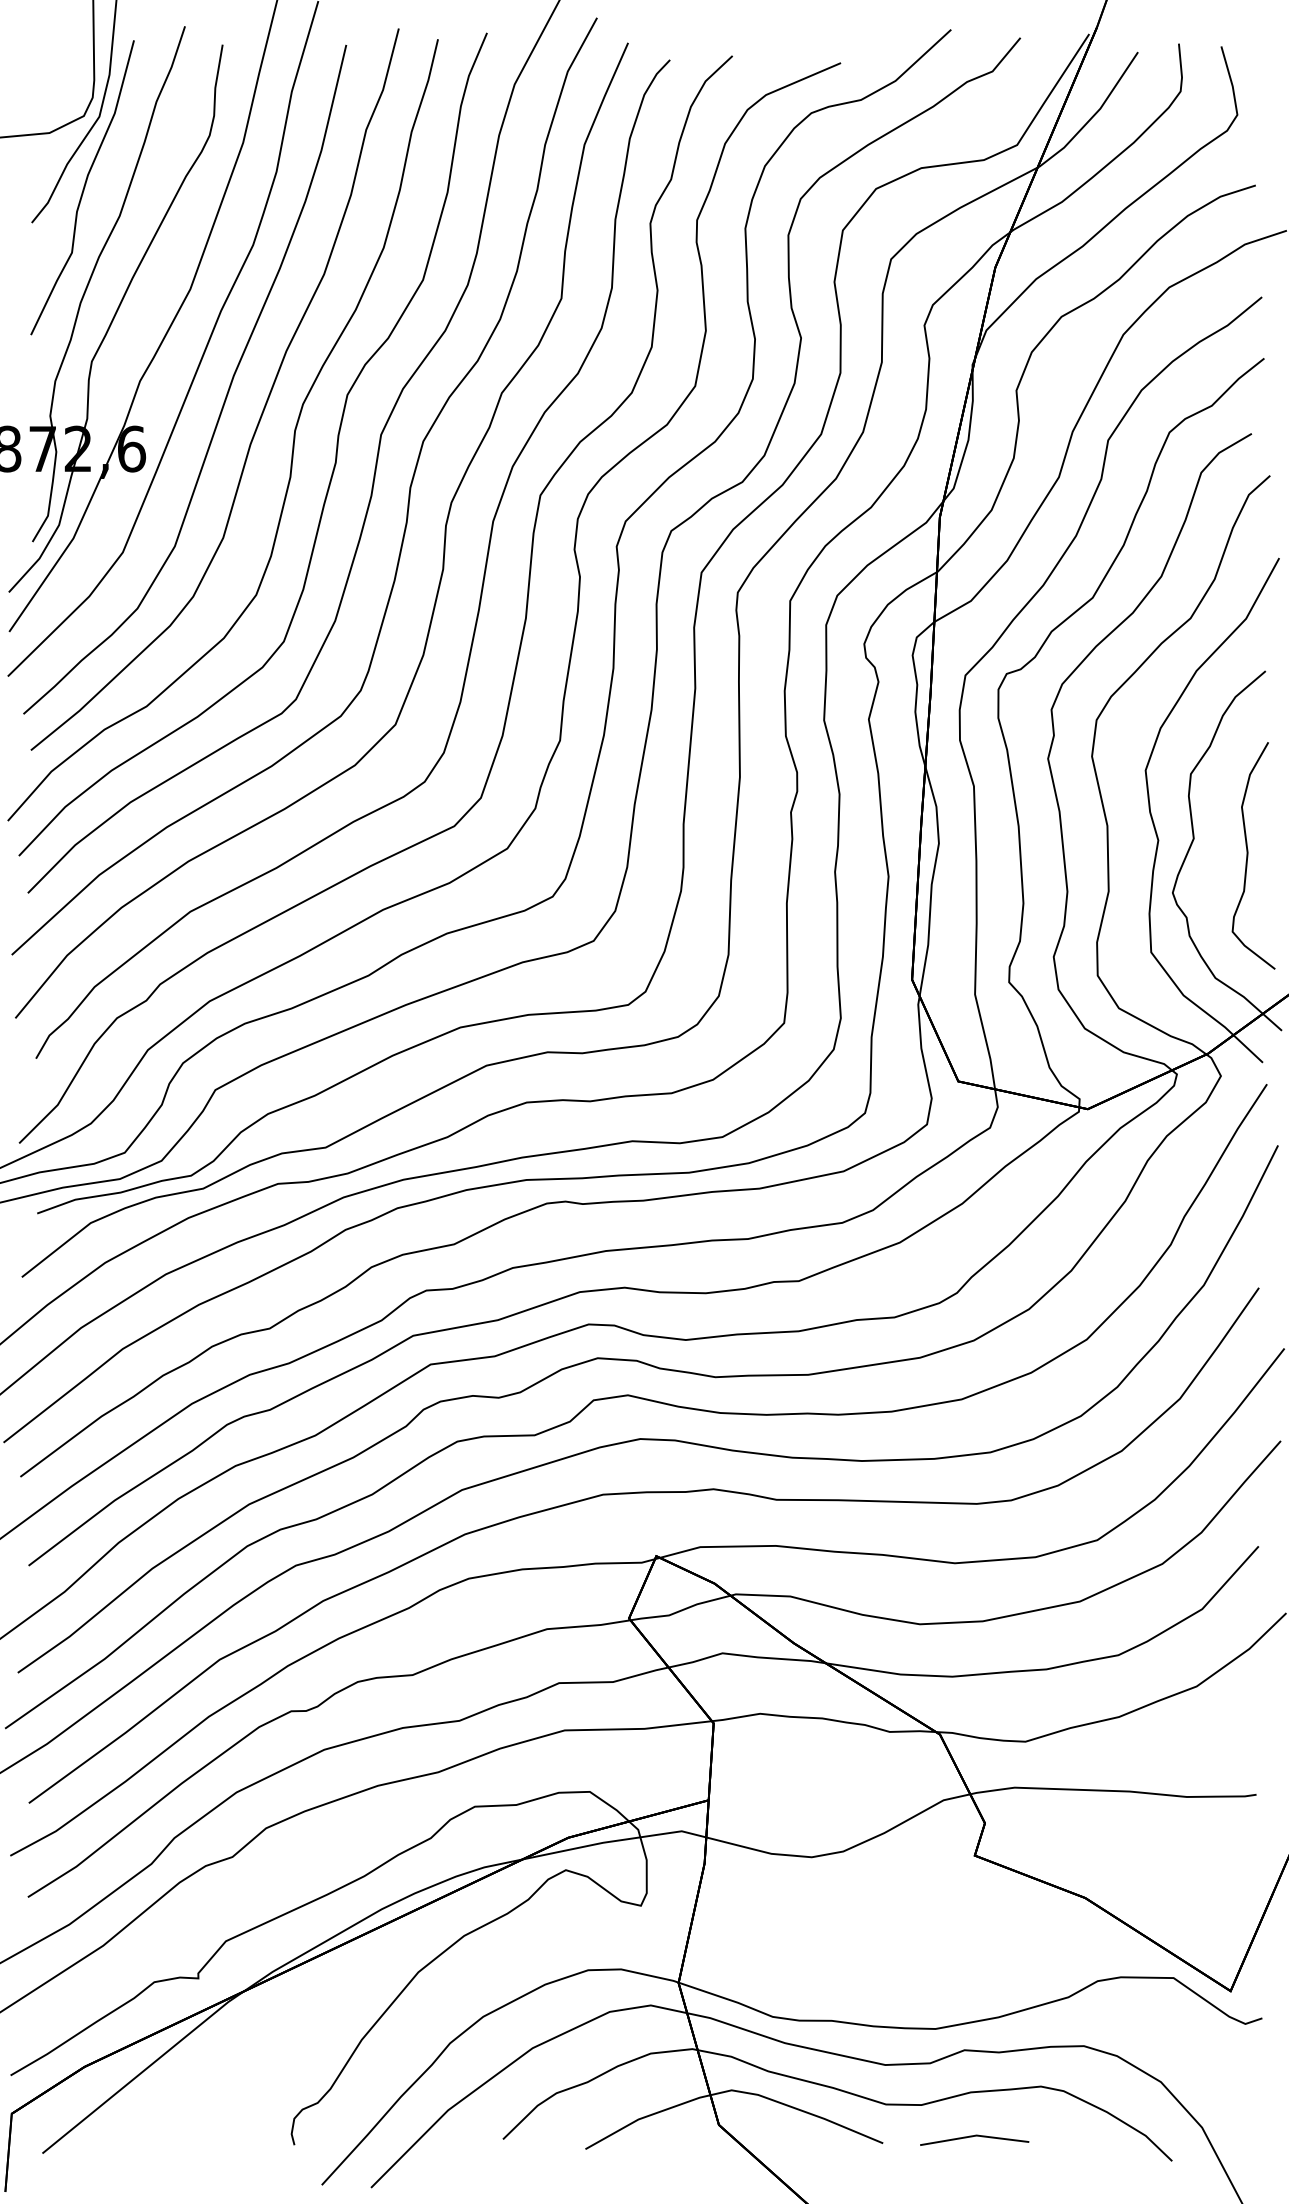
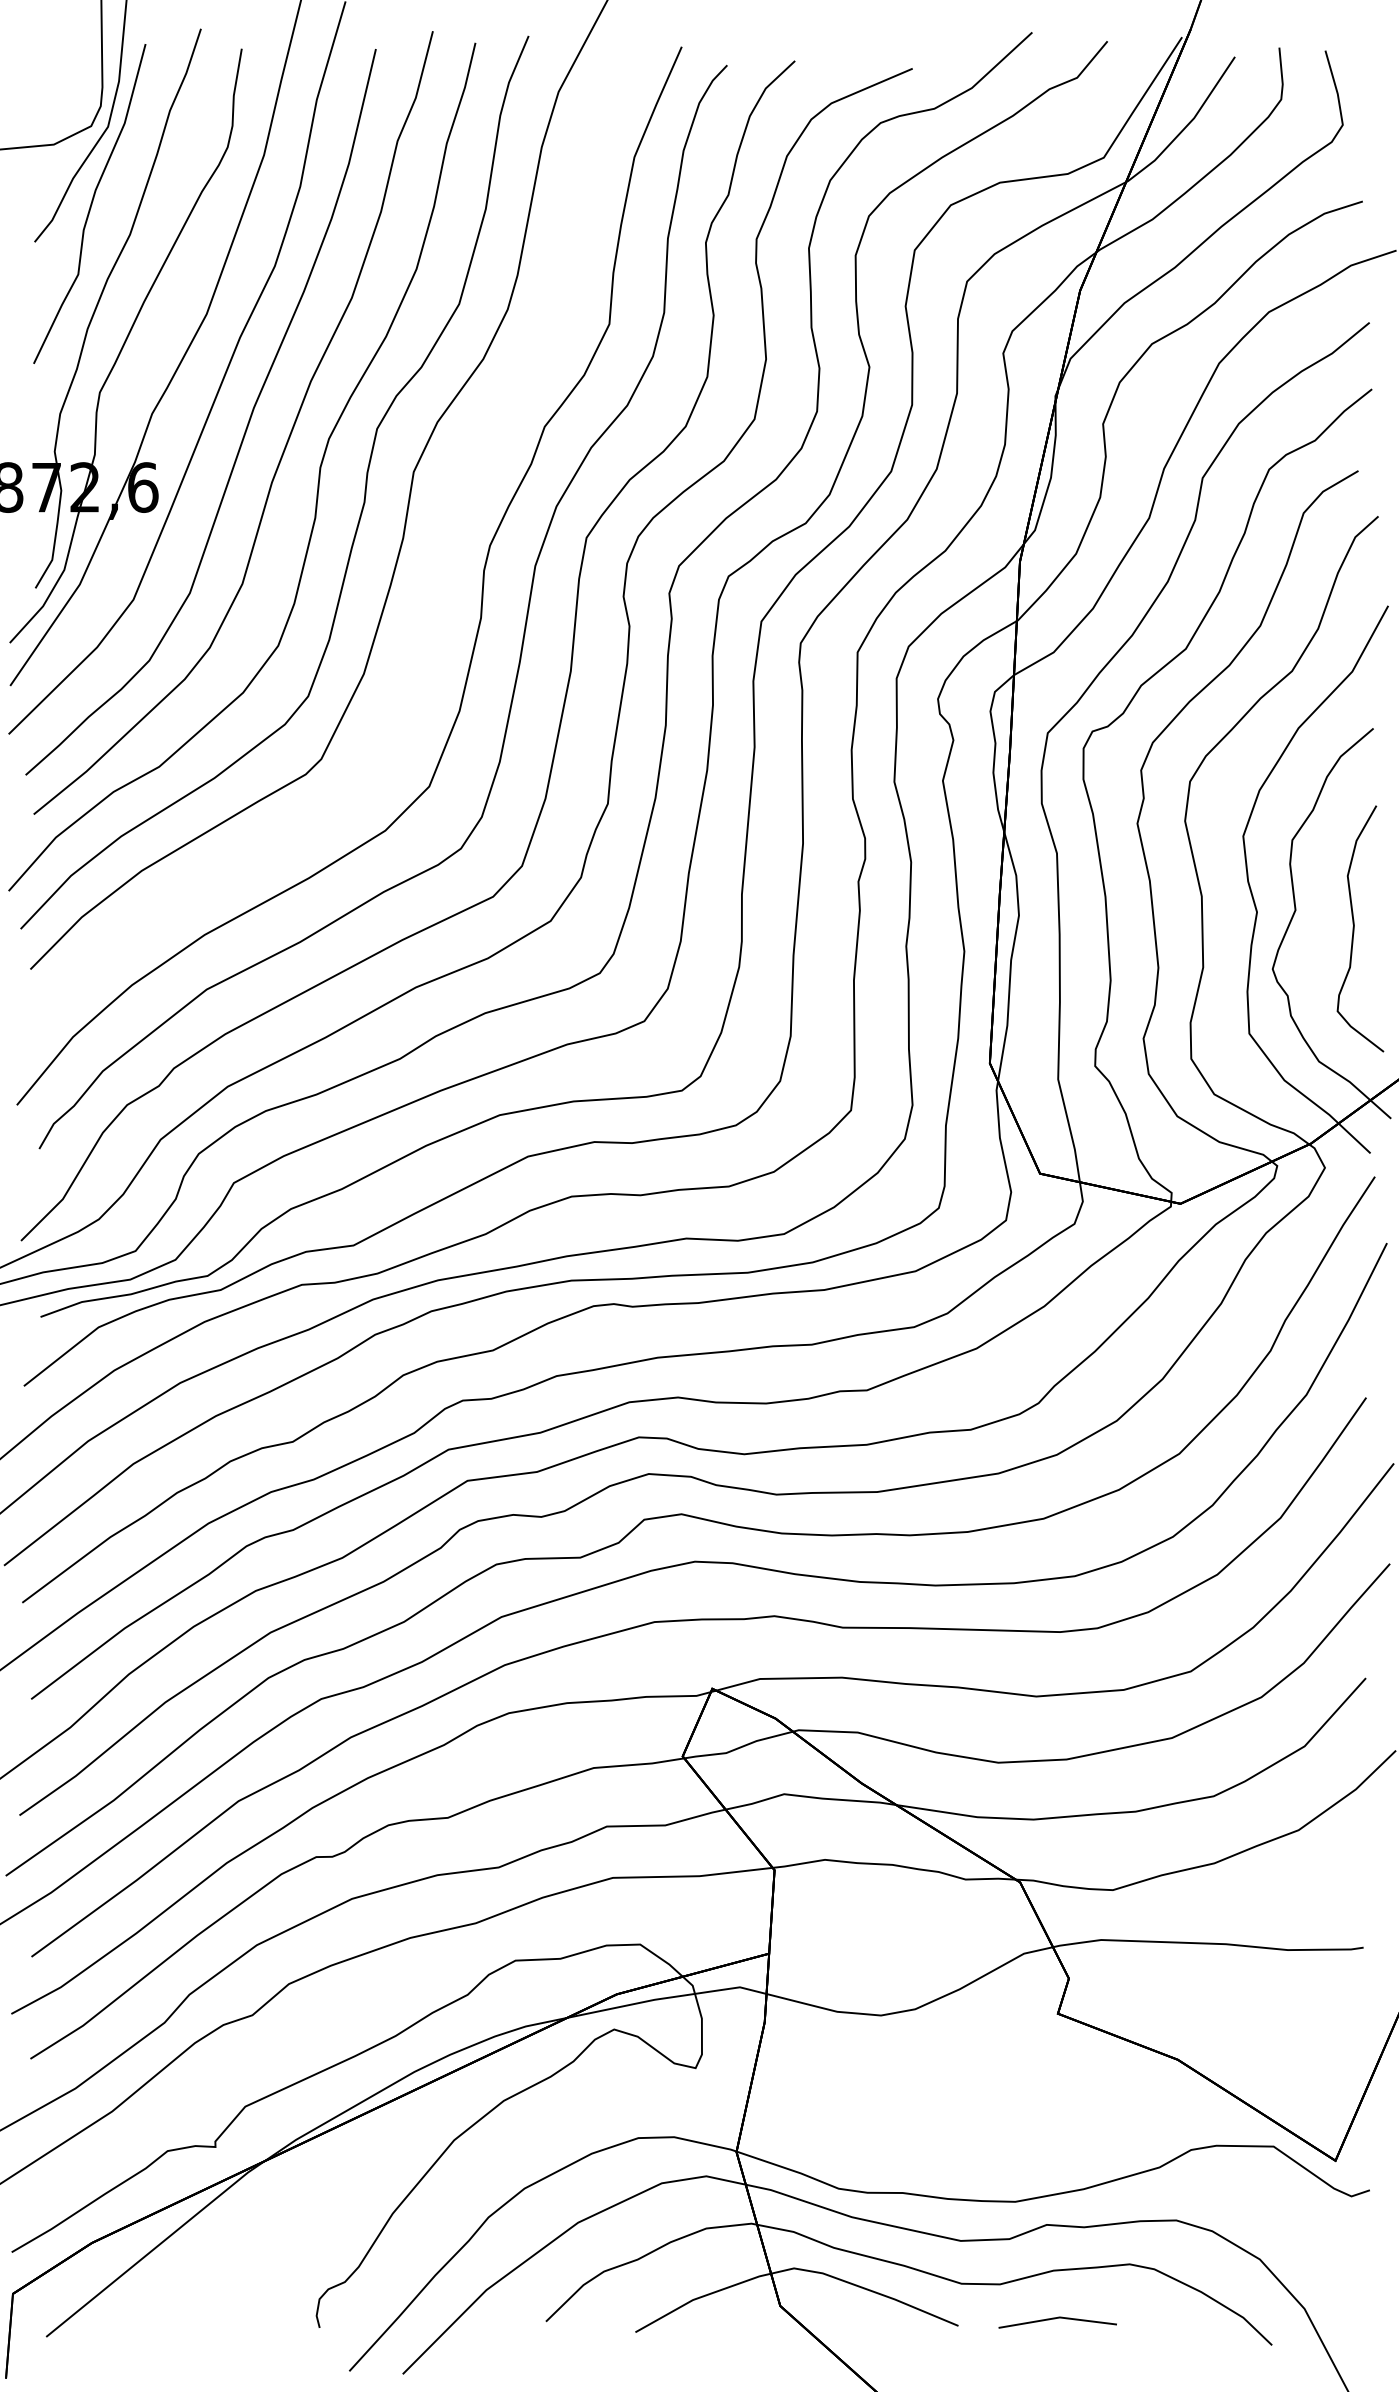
part: (408, 494) -> (443, 536), removed

